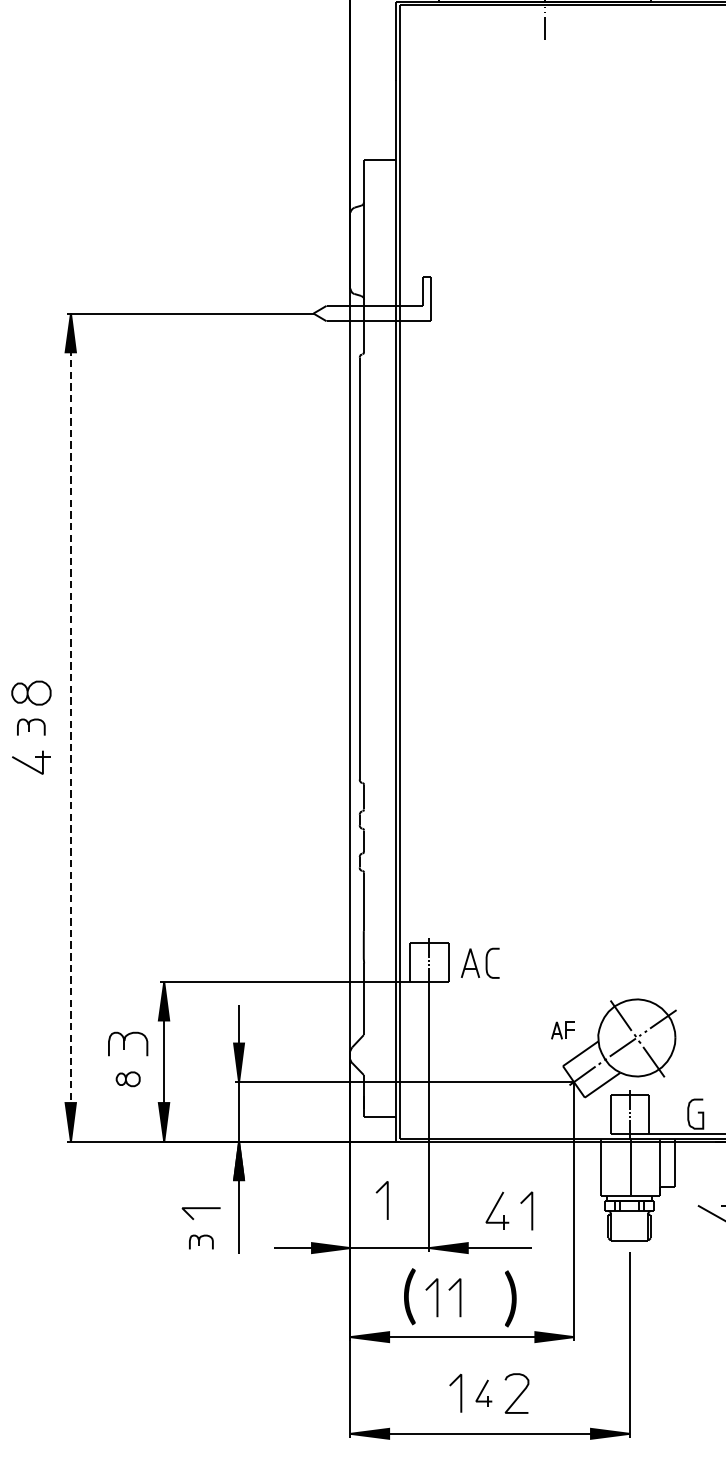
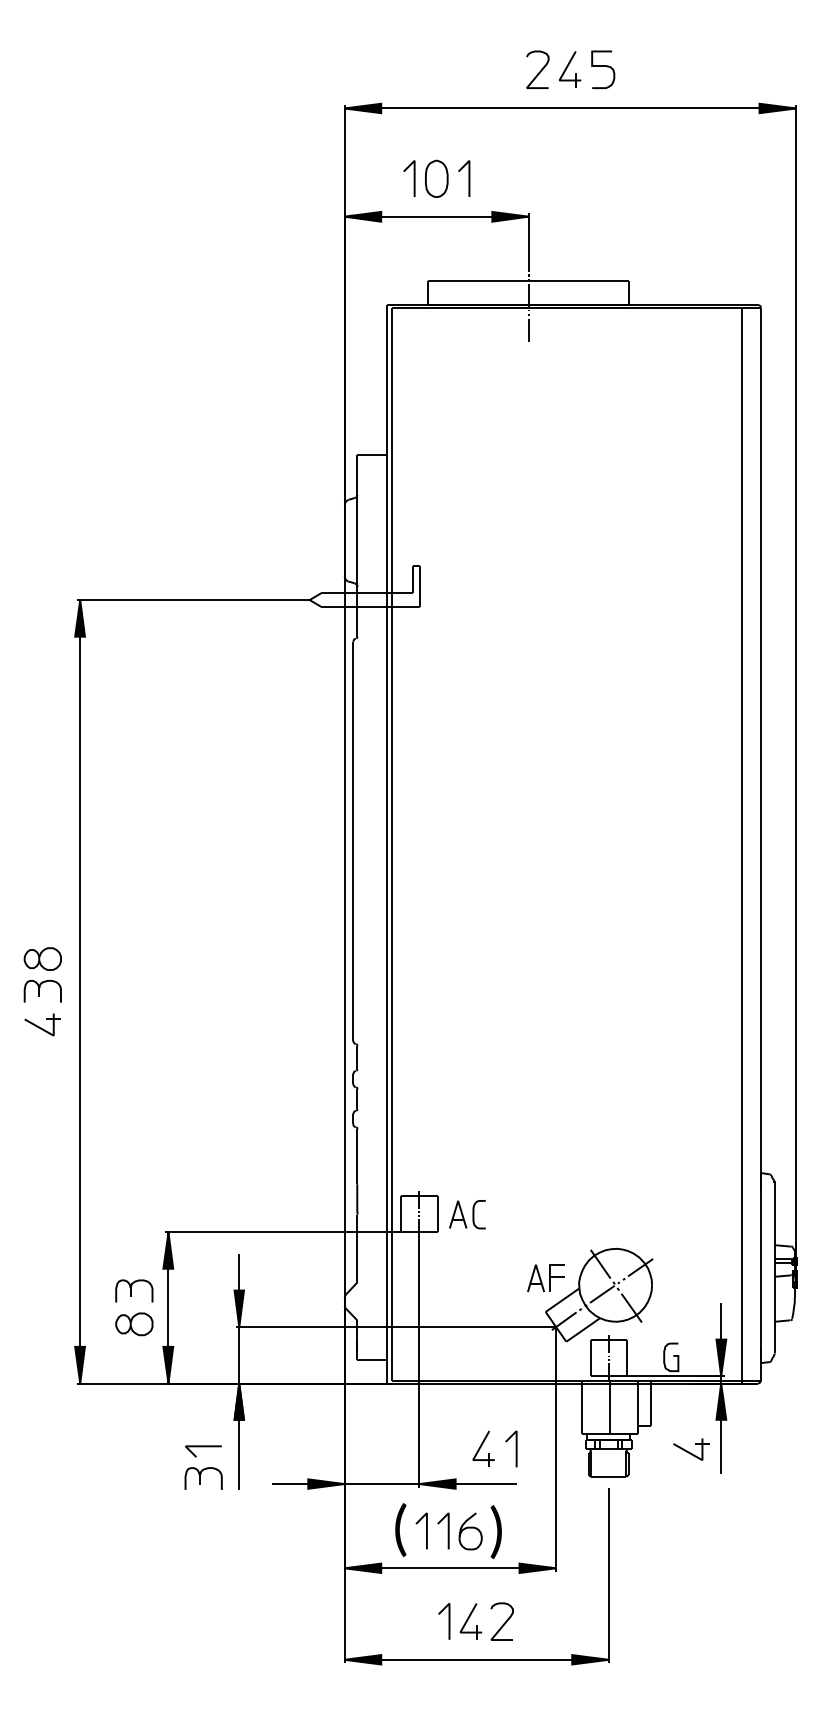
part: (31, 727) -> (42, 991), size x1.43
line: (71, 727) -> (80, 991), dashed -> solid
part: (562, 1030) -> (545, 1278), size x1.67
part: (128, 1079) -> (134, 1324), size x1.67
line: (387, 1199) -> (379, 1438), removed
part: (201, 1242) -> (203, 1478), size x1.67
curve: (483, 1295) -> (470, 1528), added
part: (483, 1393) -> (470, 1621), size x1.43

